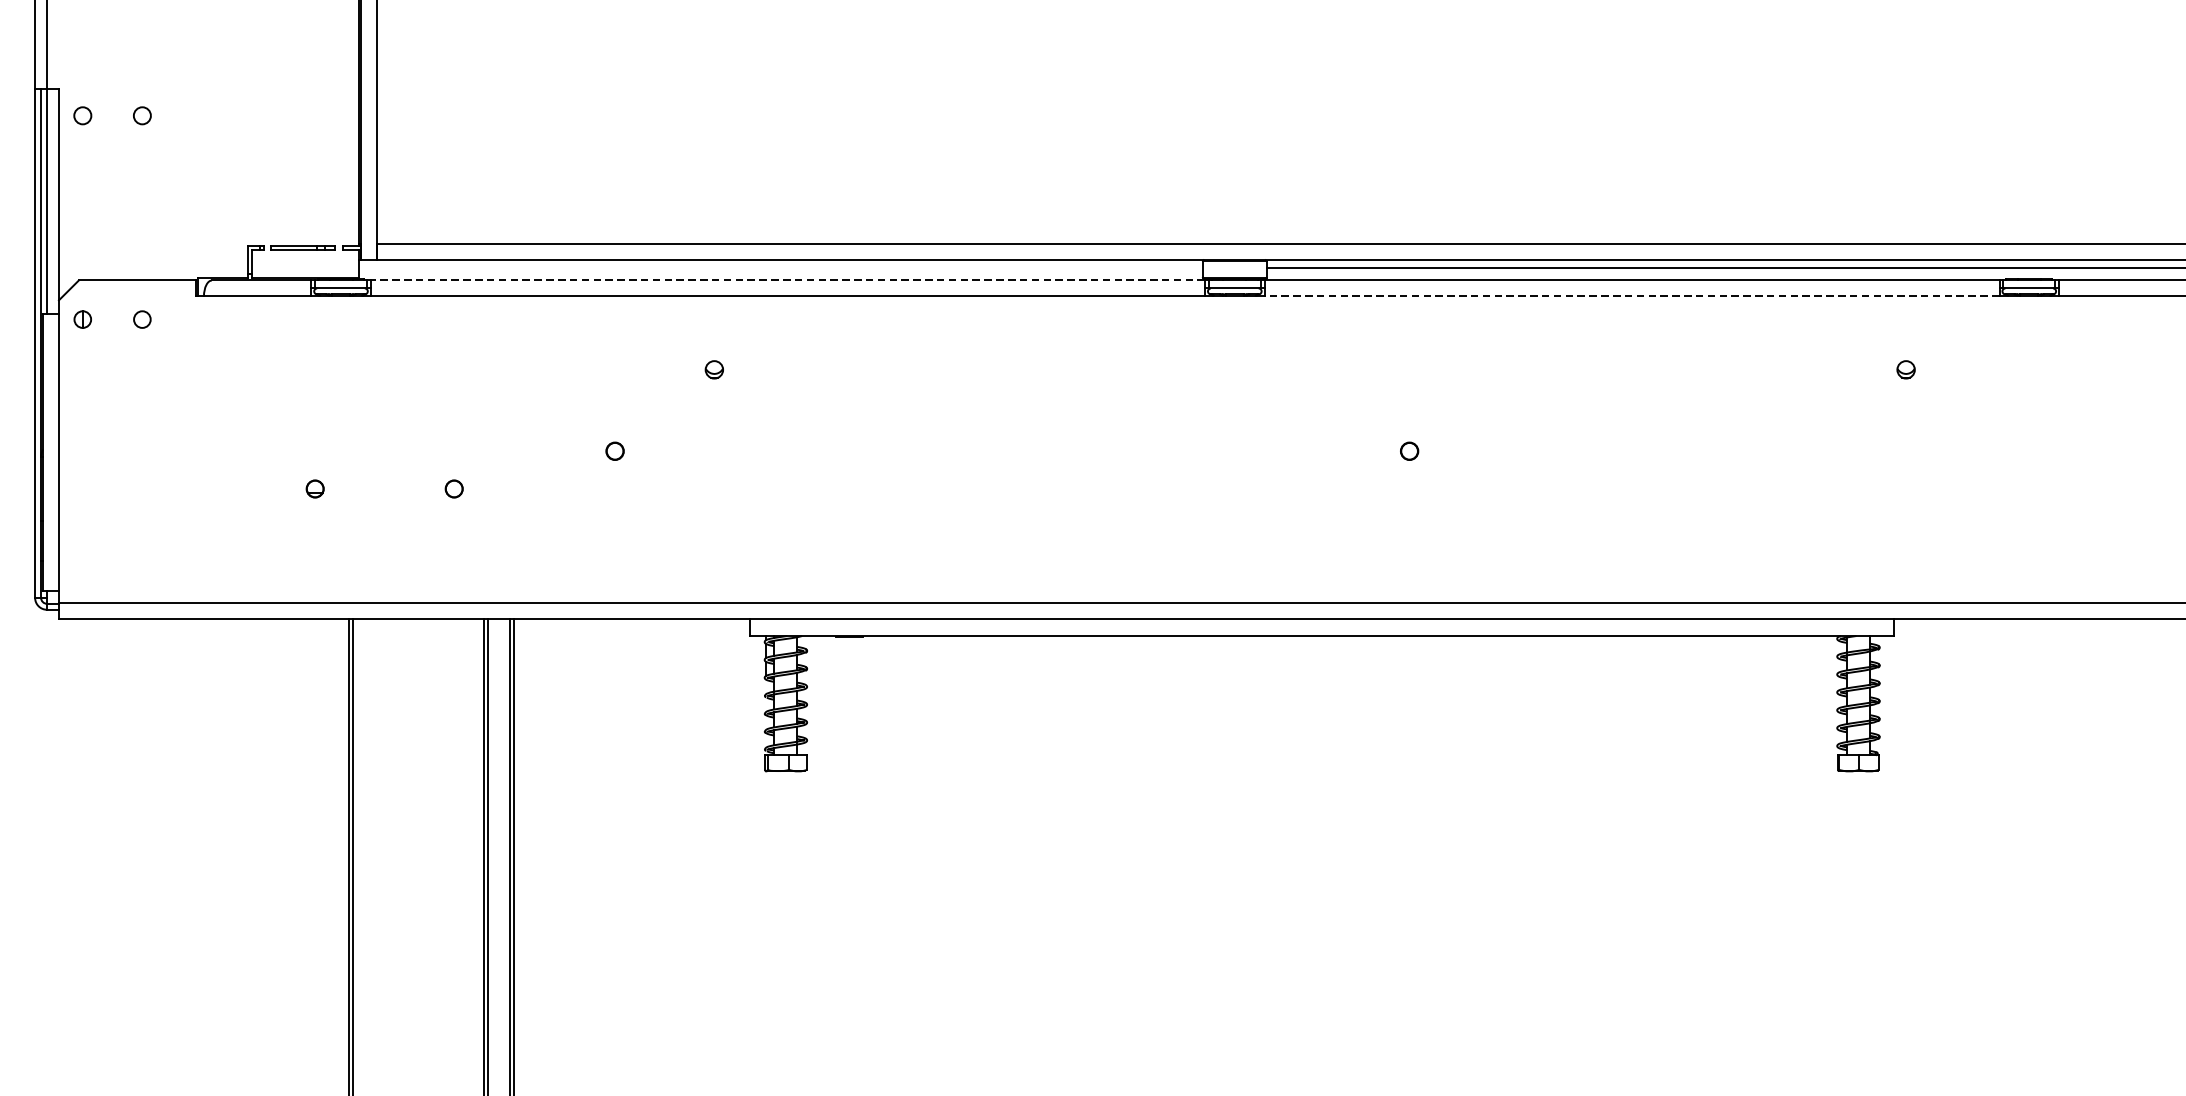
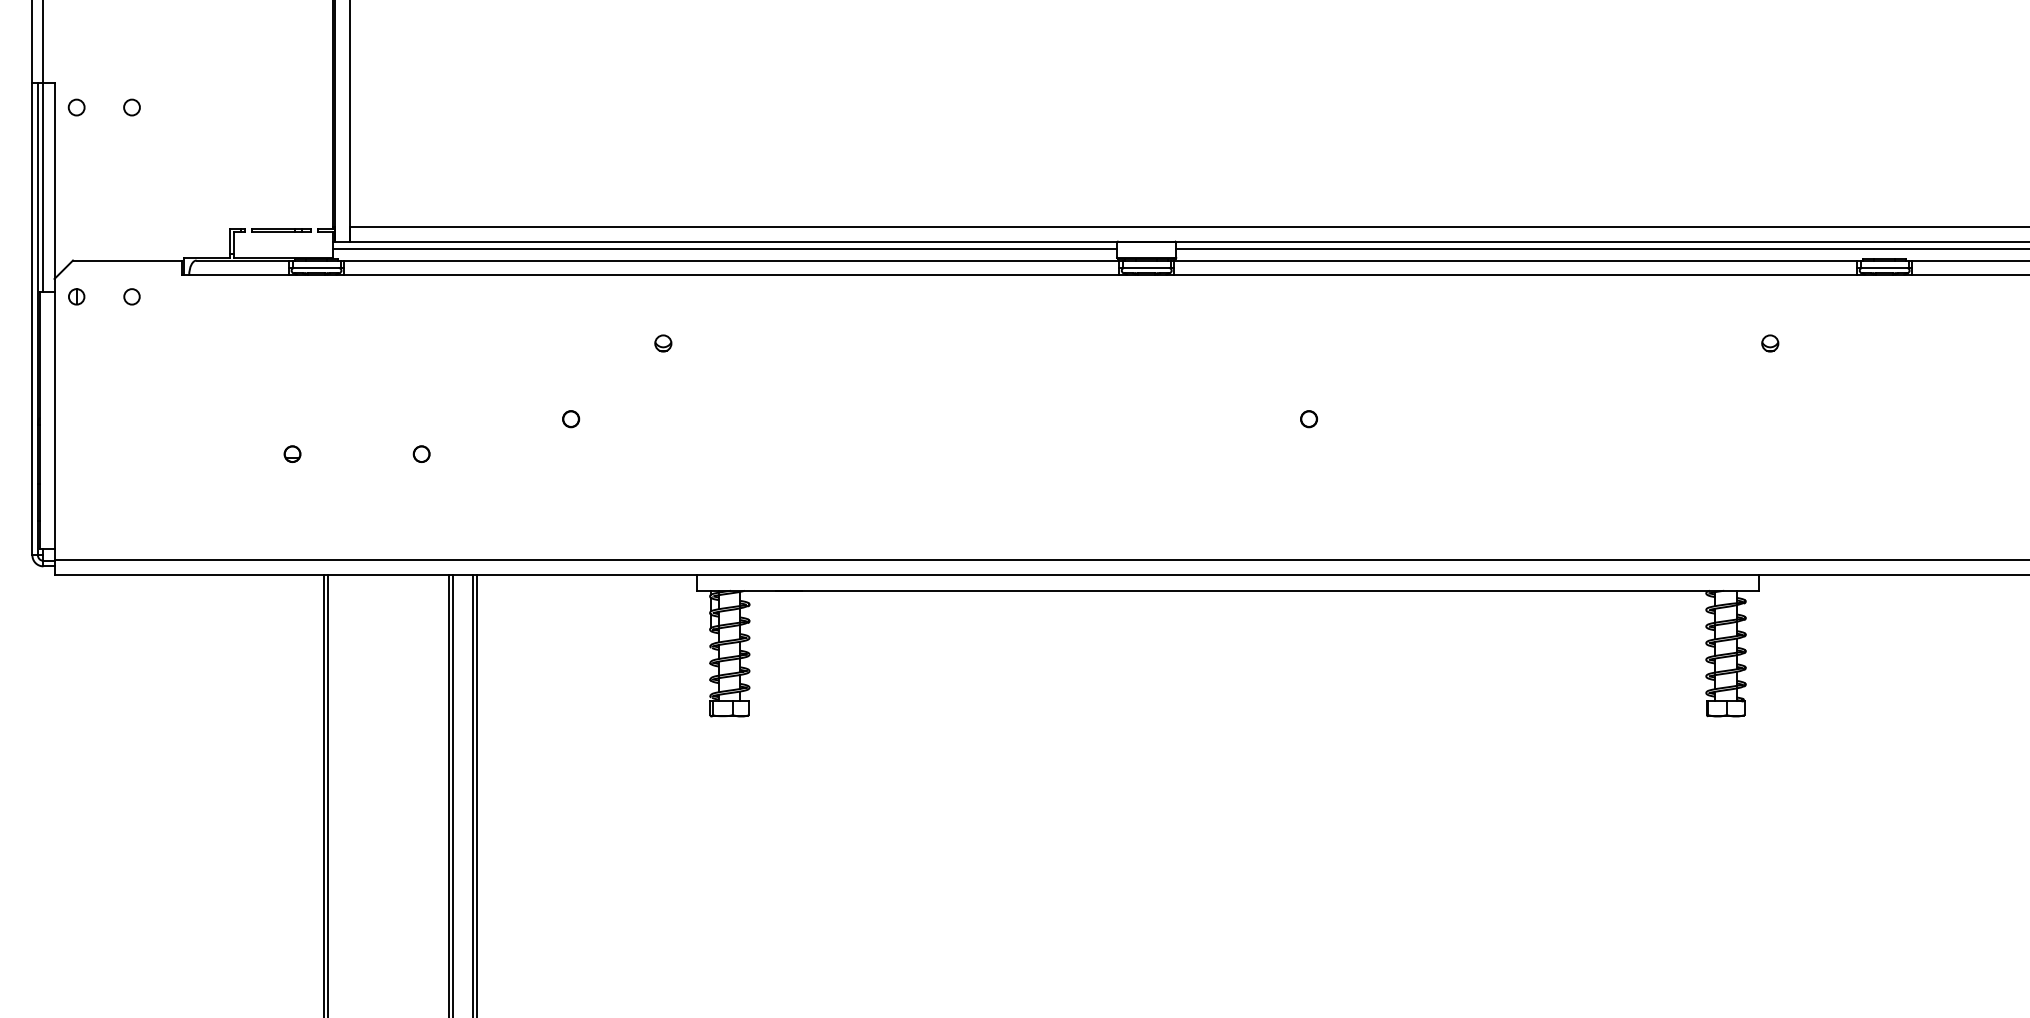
line: (781, 268) -> (725, 249), added
line: (787, 280) -> (731, 260), dashed -> solid
line: (1631, 296) -> (1515, 275), dashed -> solid

